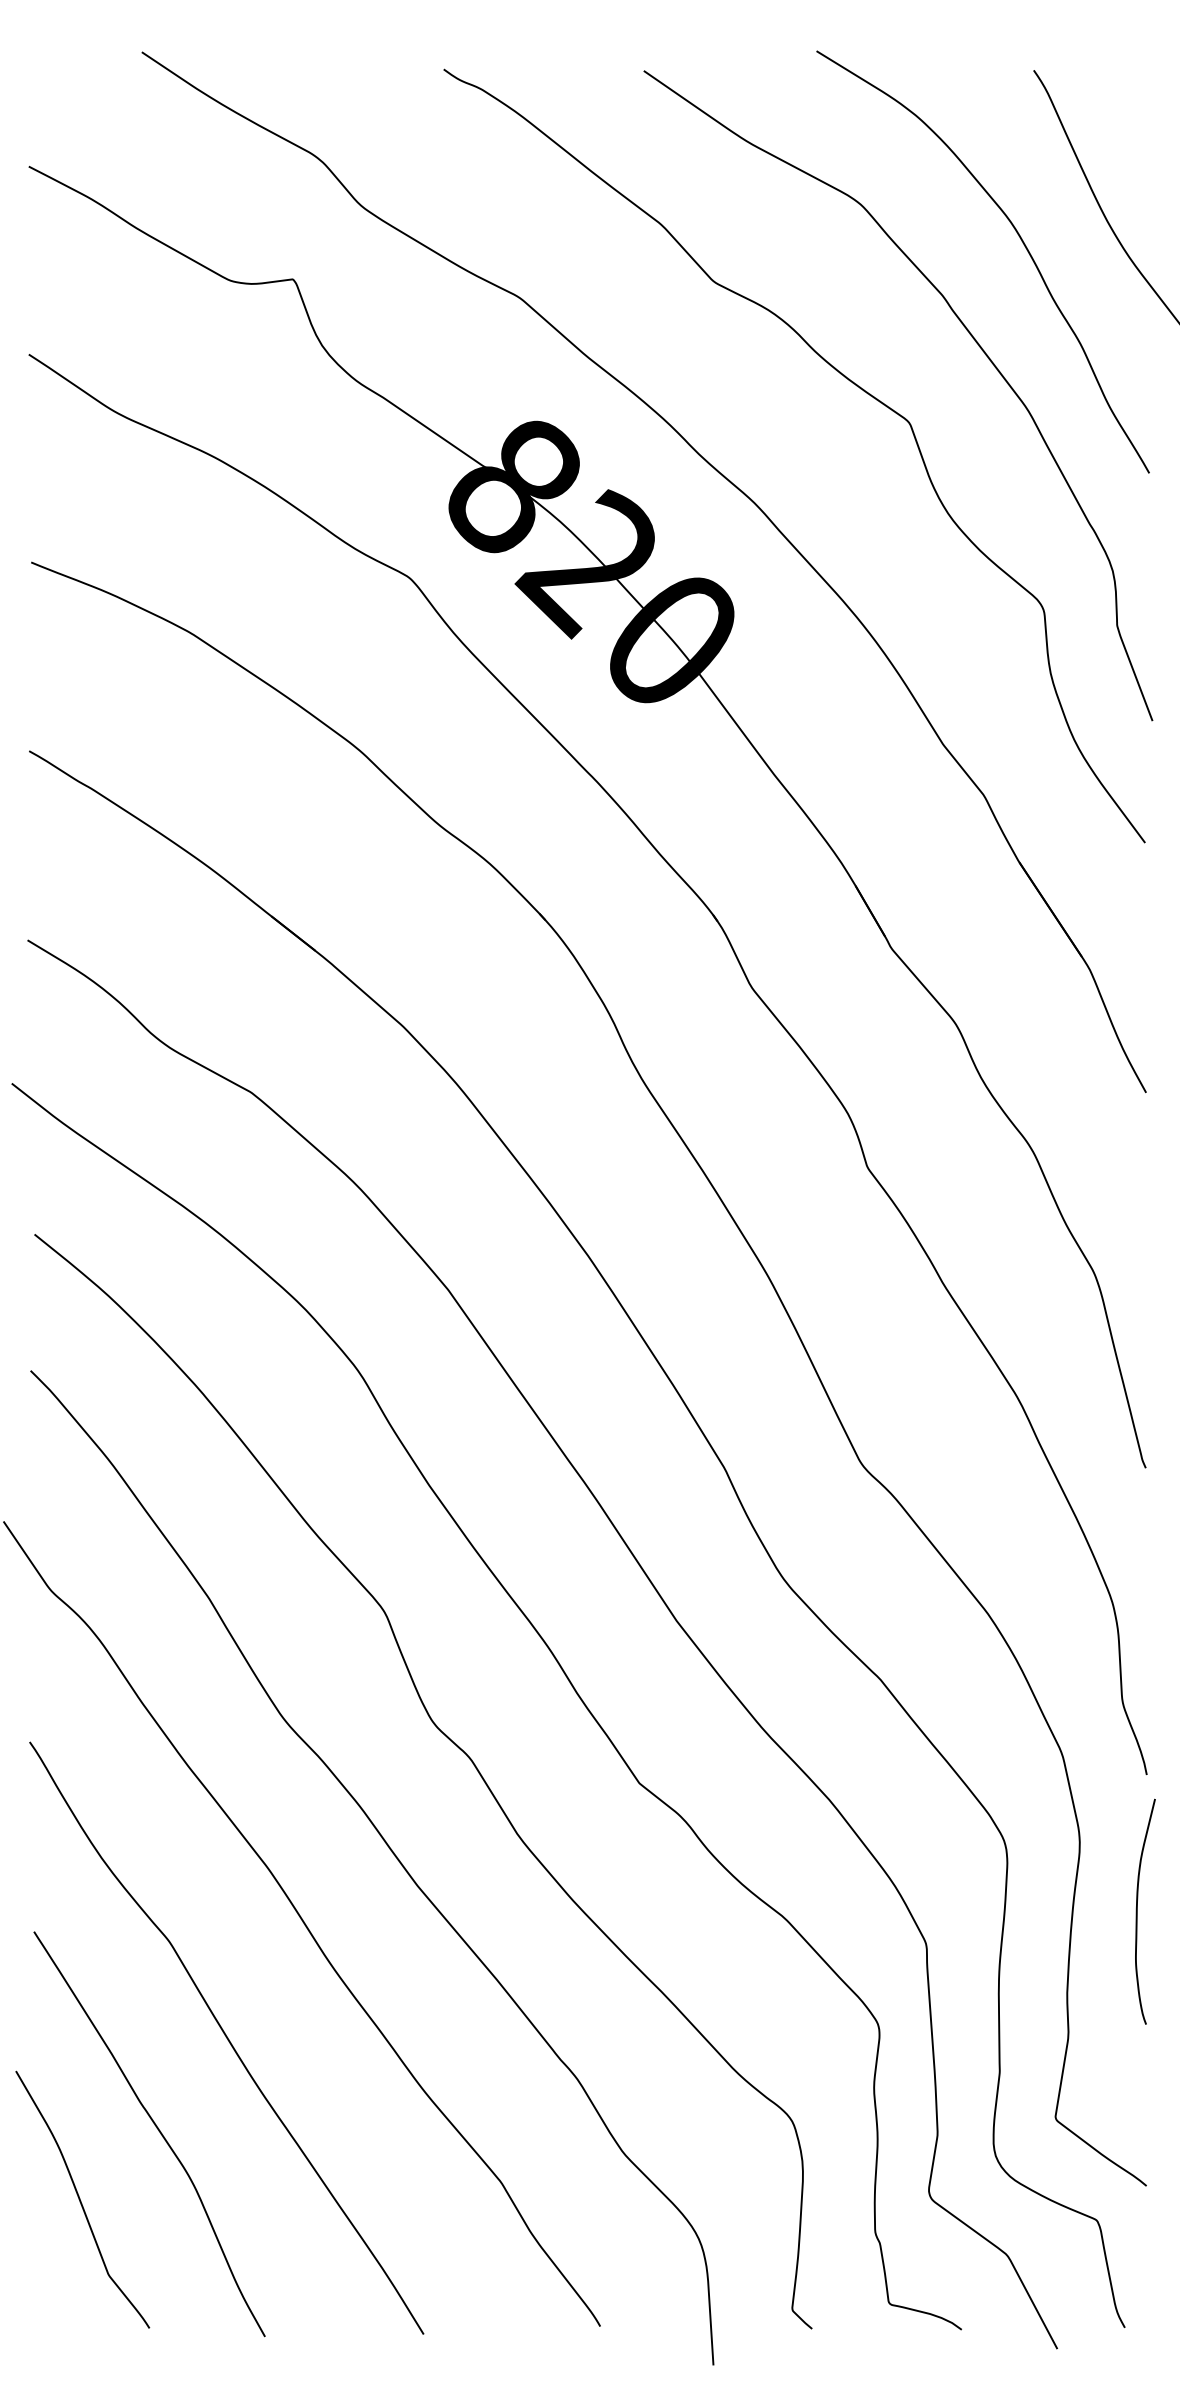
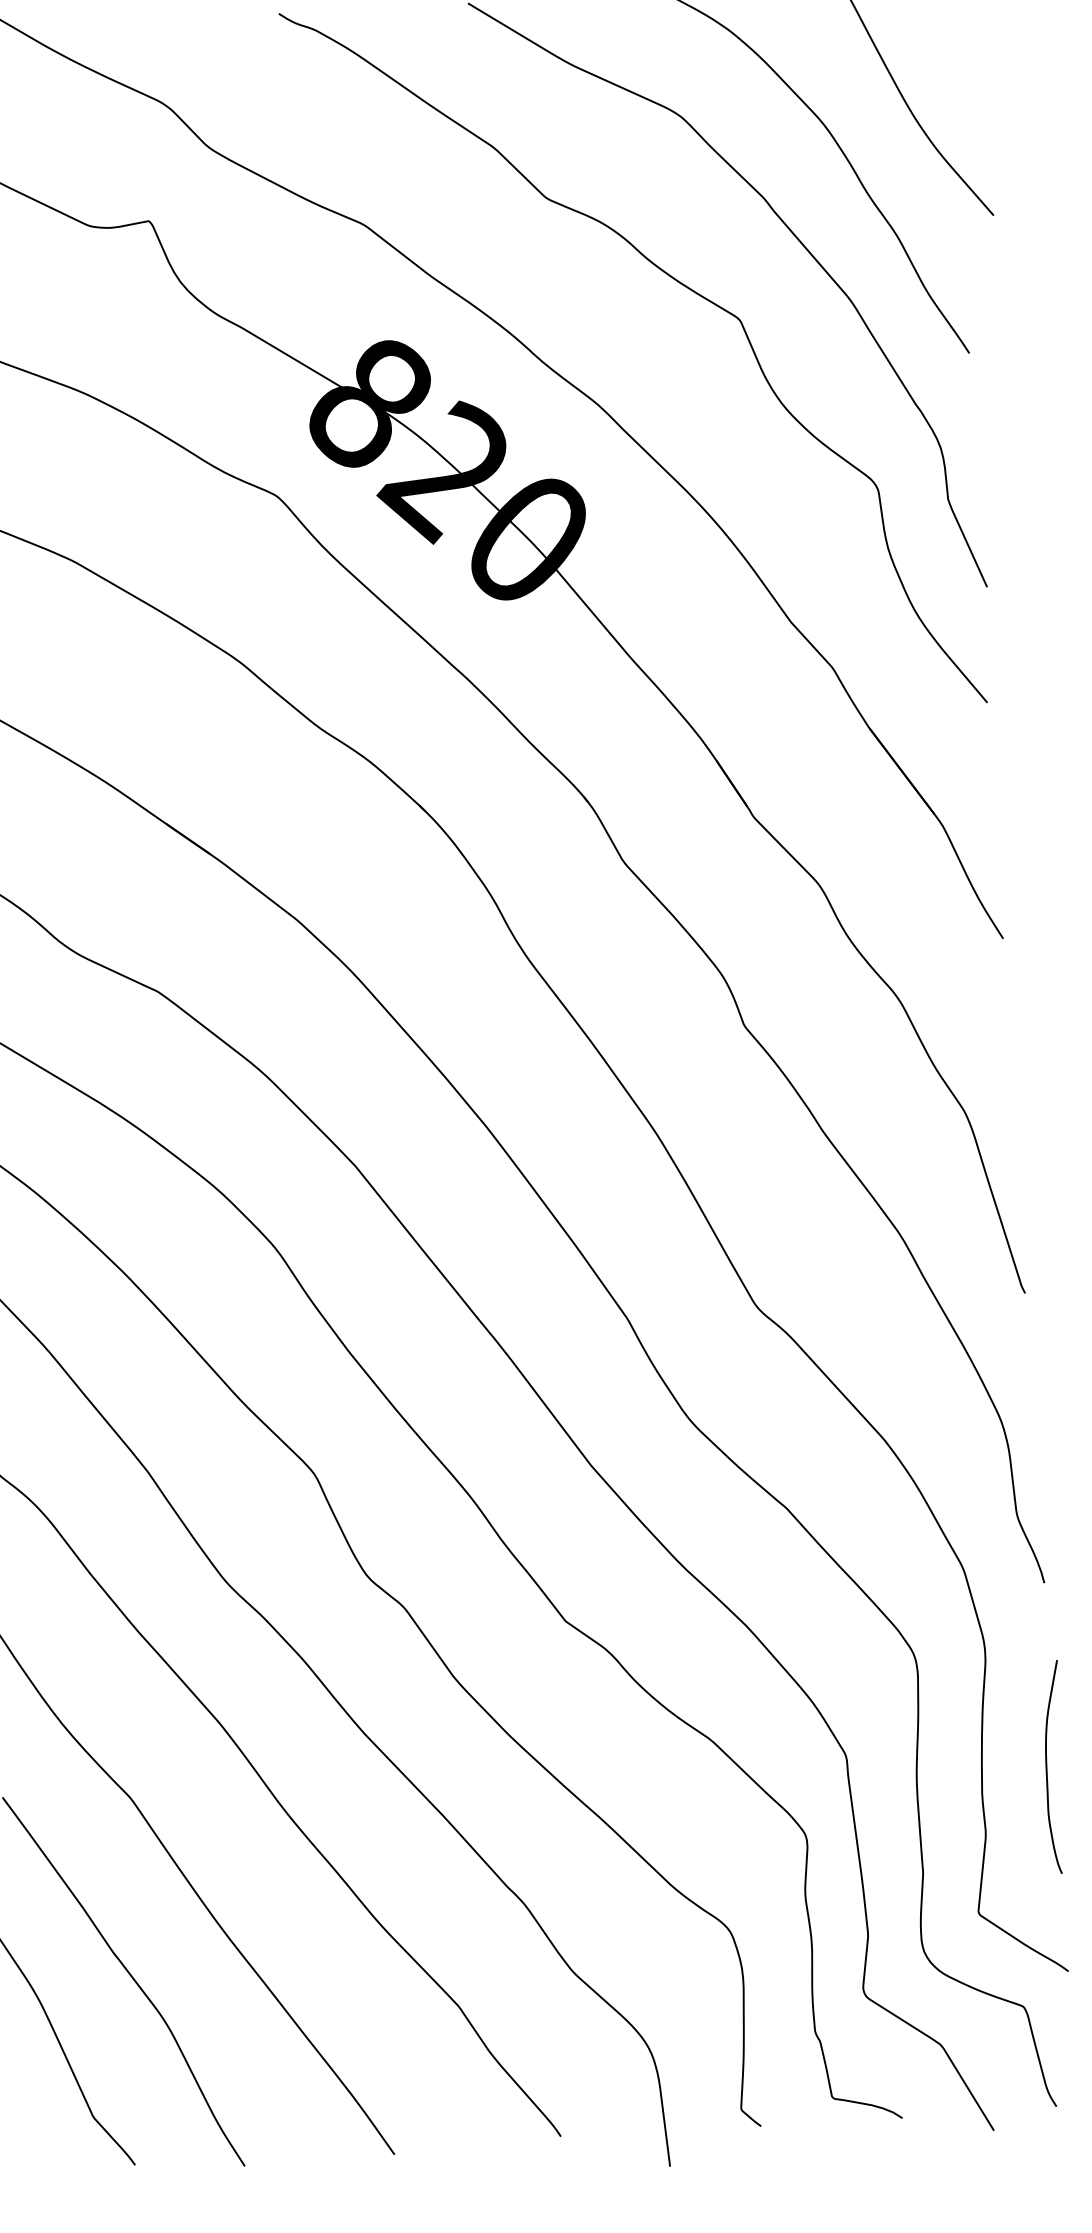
curve: (1137, 1911) -> (1047, 1767), moved

